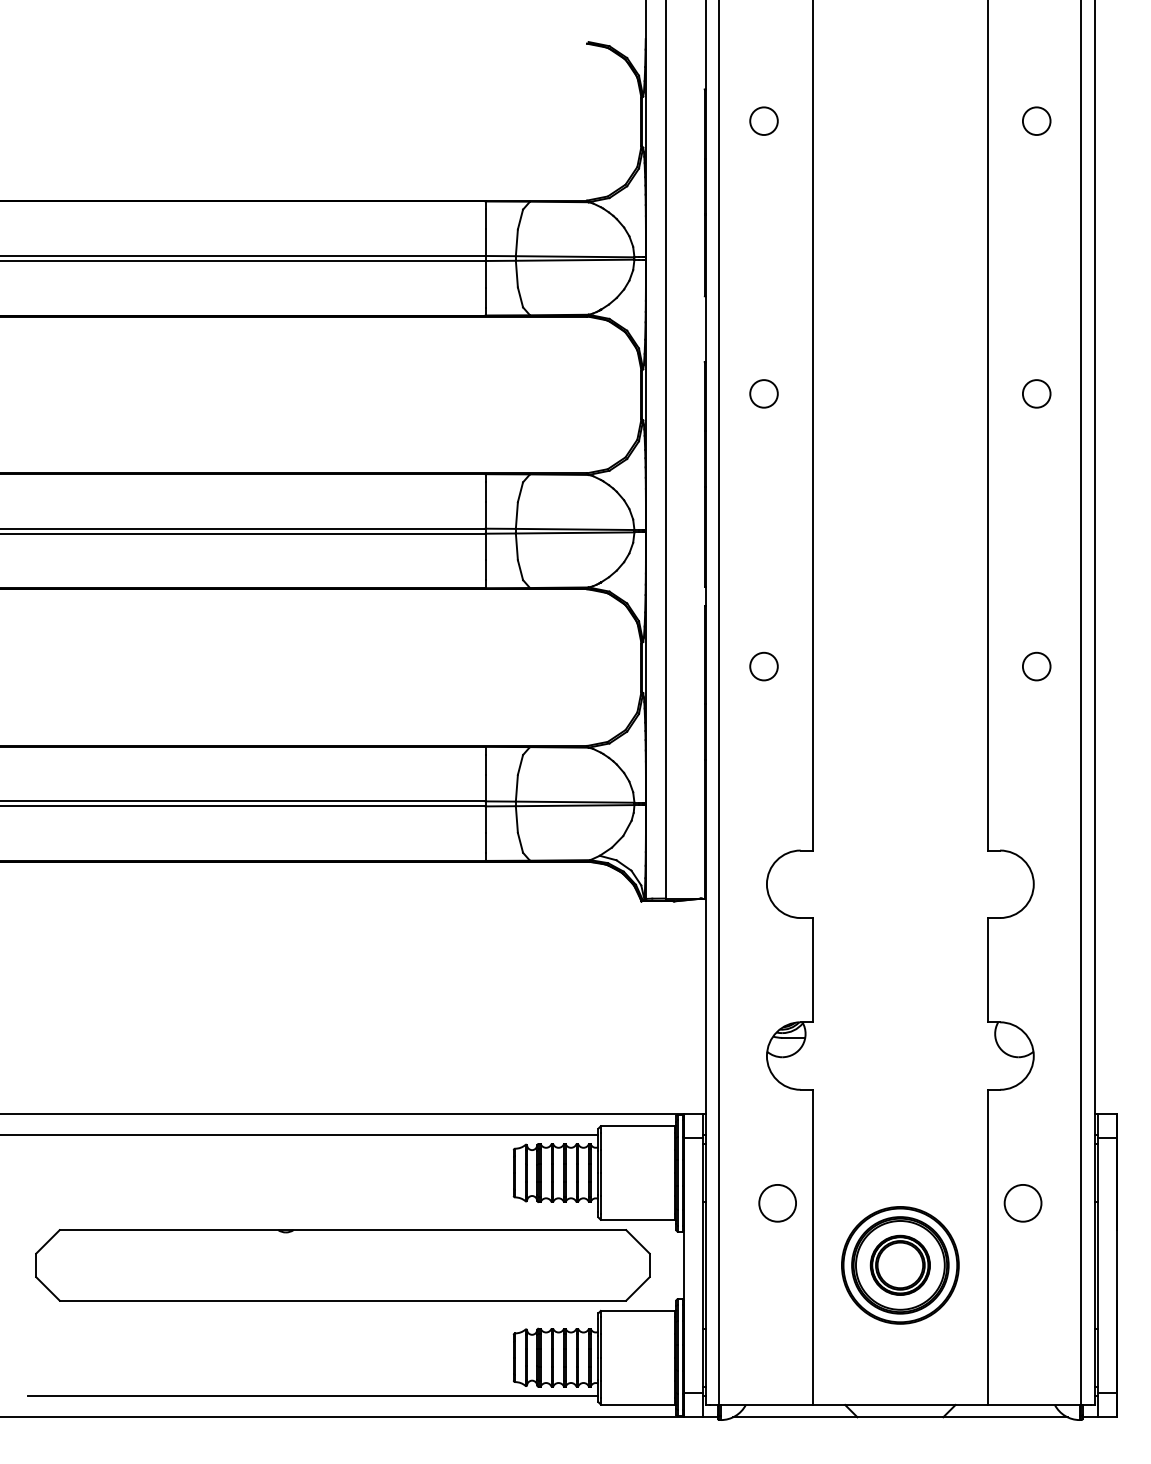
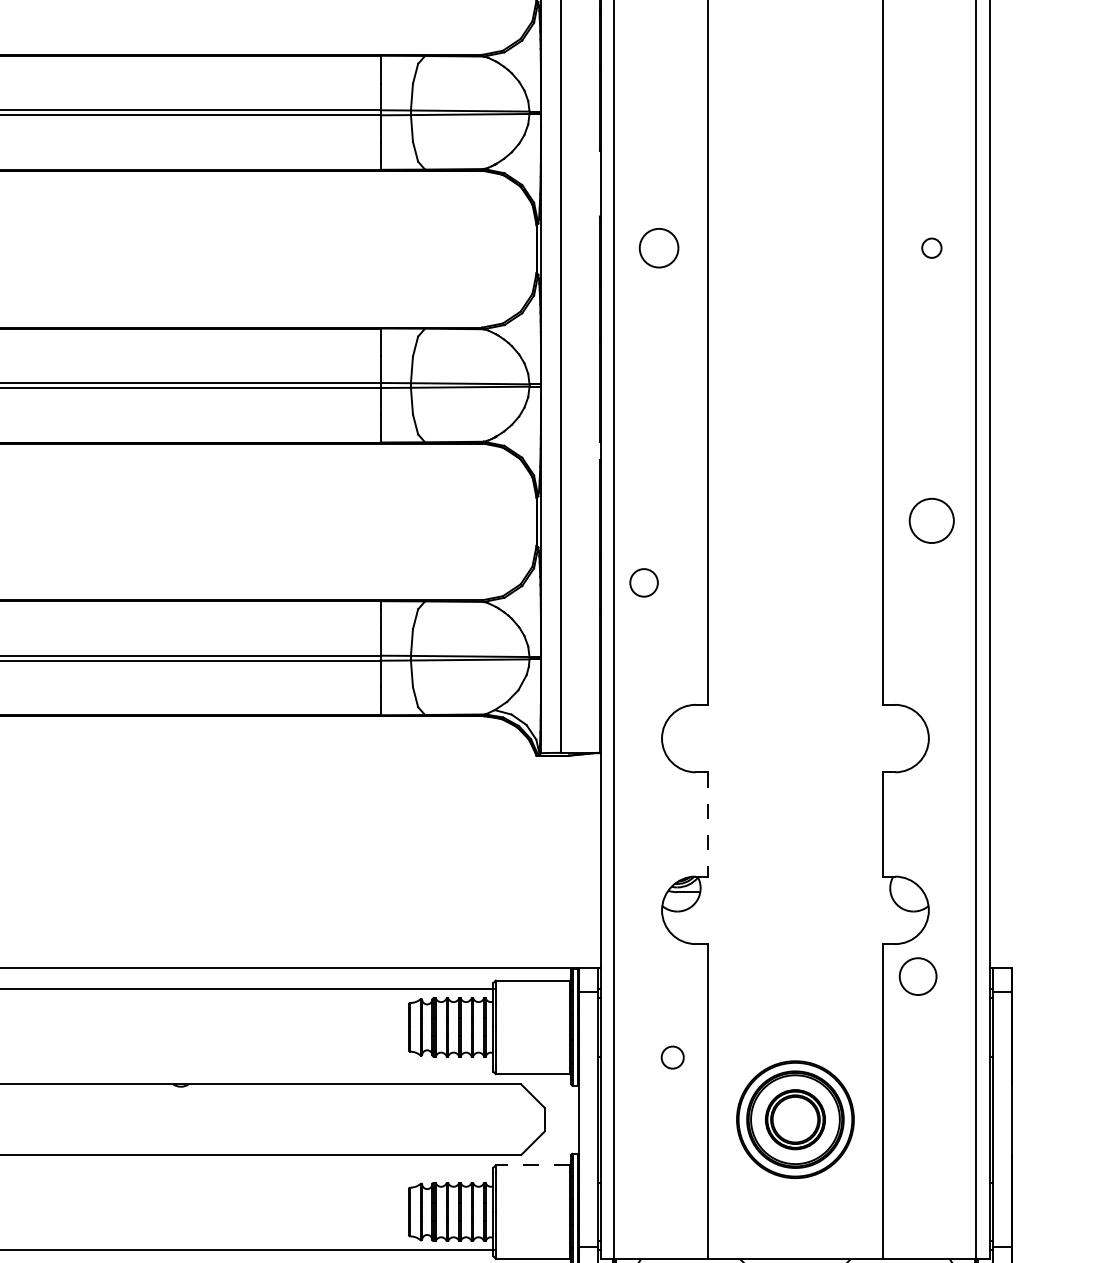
circle: (763, 393) -> (658, 247), size x1.4
circle: (1036, 393) -> (931, 247), size x0.7
circle: (763, 666) -> (643, 582), moved
circle: (1036, 666) -> (931, 520), size x1.6
line: (812, 970) -> (707, 824), solid -> dashed
circle: (777, 1202) -> (672, 1056), size x0.6
circle: (1022, 1203) -> (917, 976), moved
line: (637, 1311) -> (532, 1165), solid -> dashed

